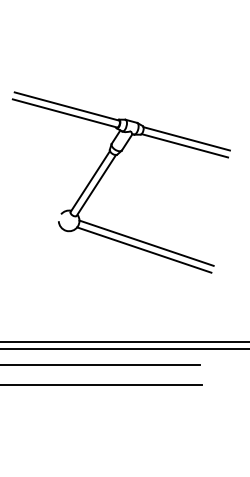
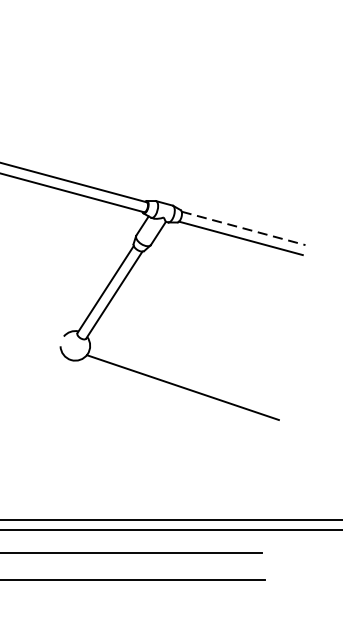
line: (186, 138) -> (243, 227), solid -> dashed
line: (146, 242) -> (186, 376), removed

